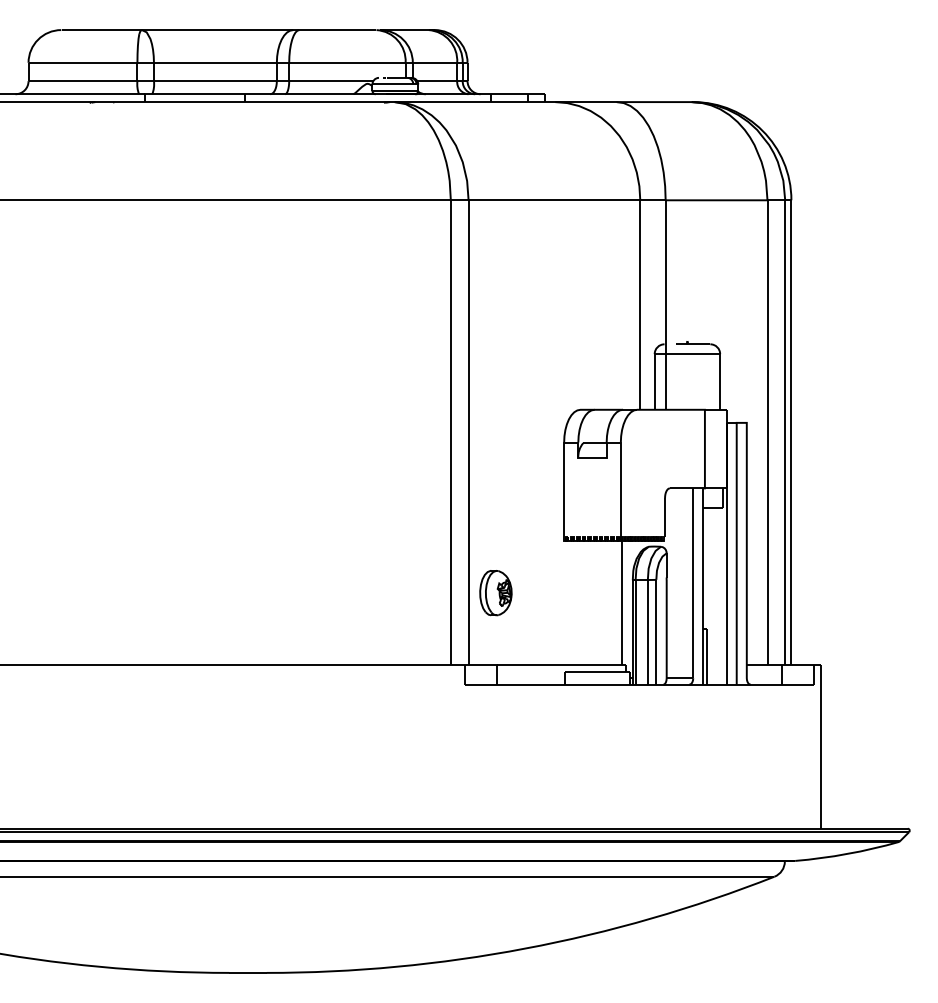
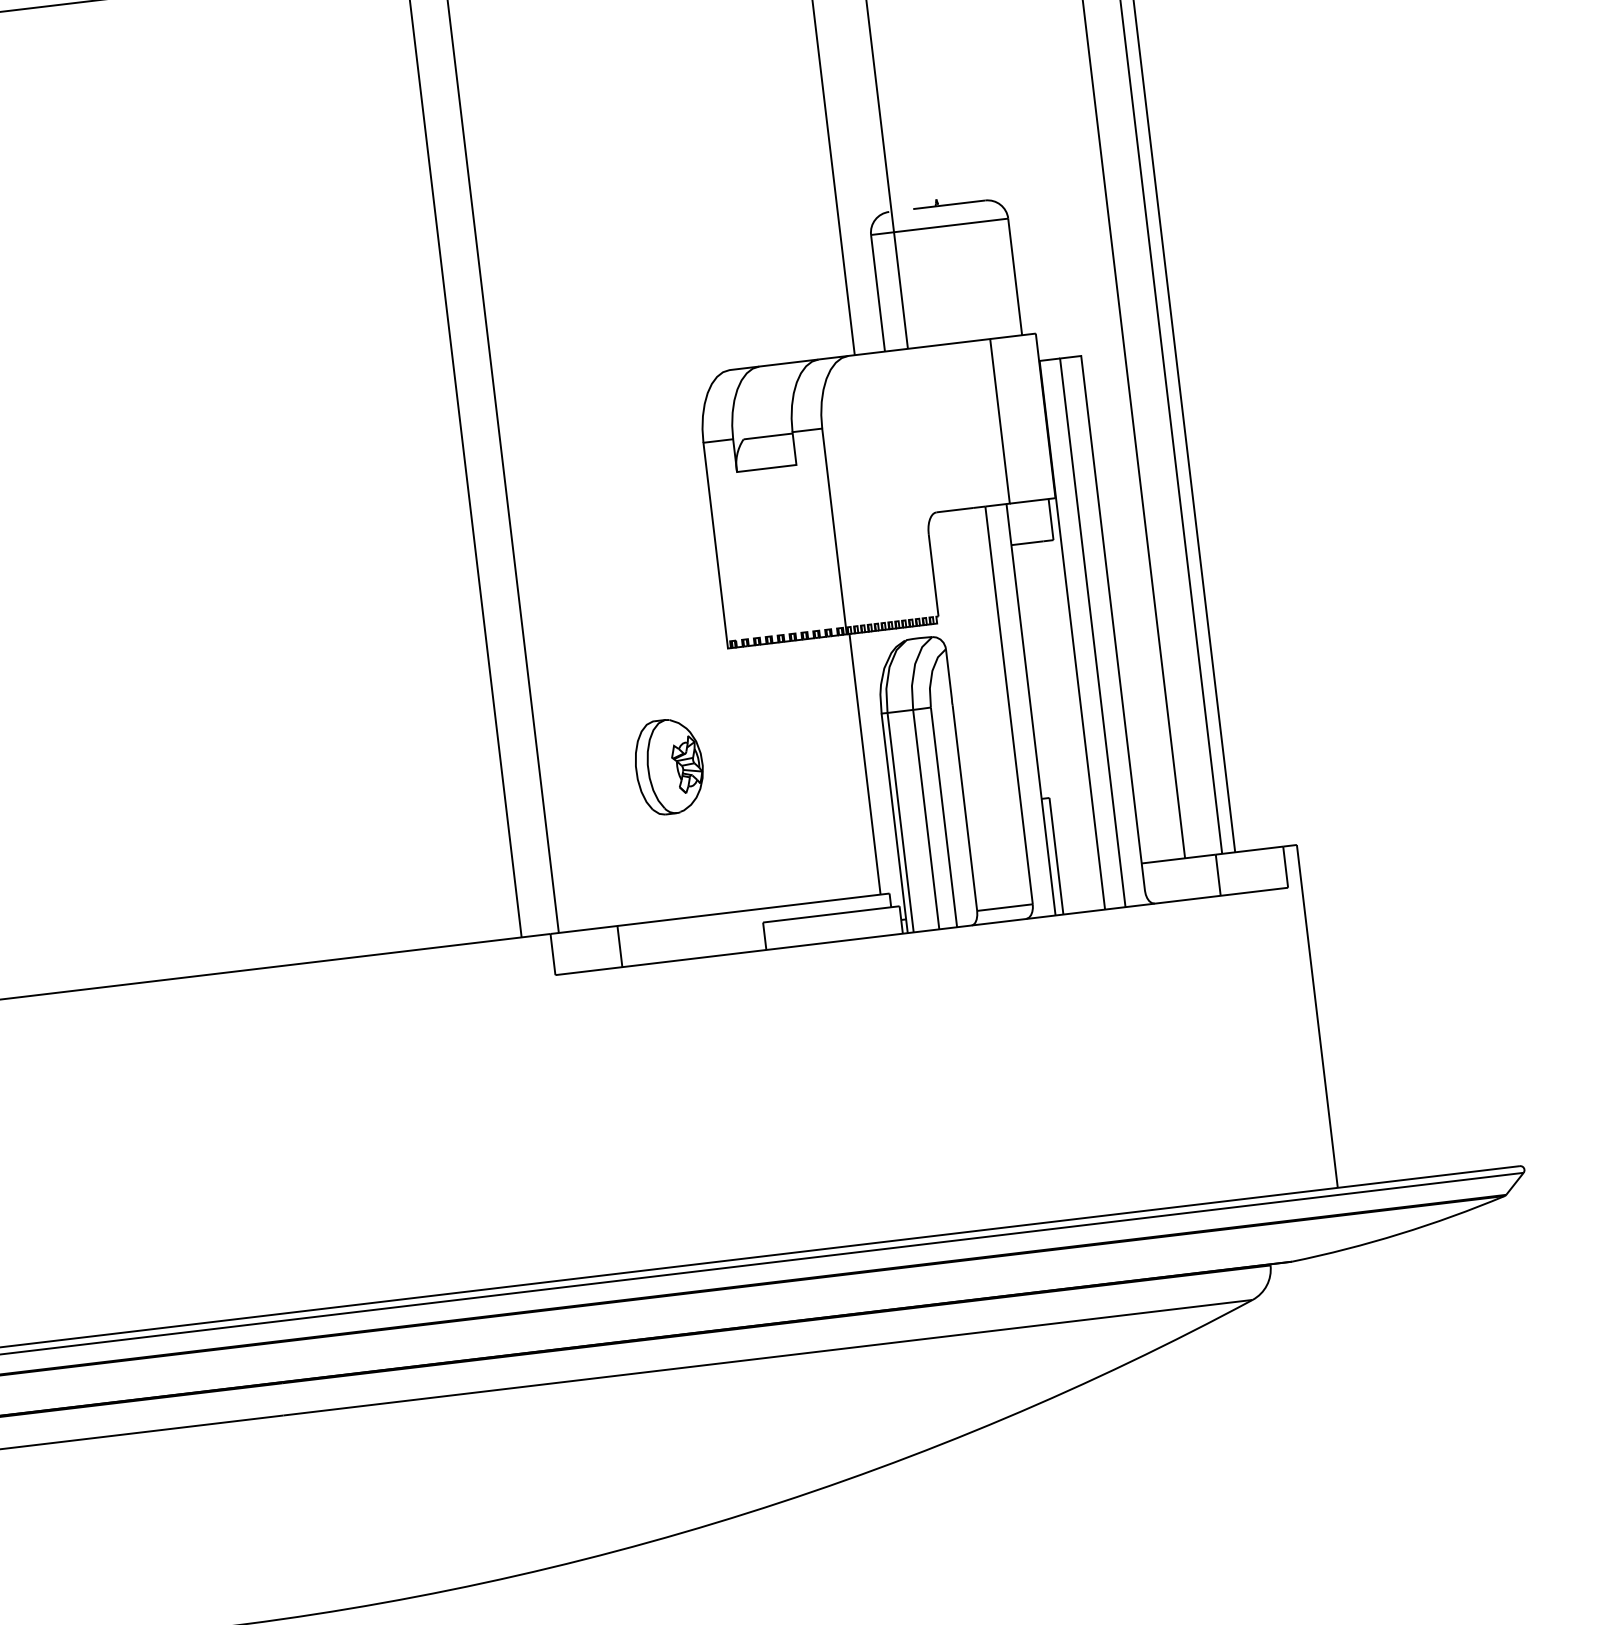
part: (495, 593) -> (668, 767), moved

